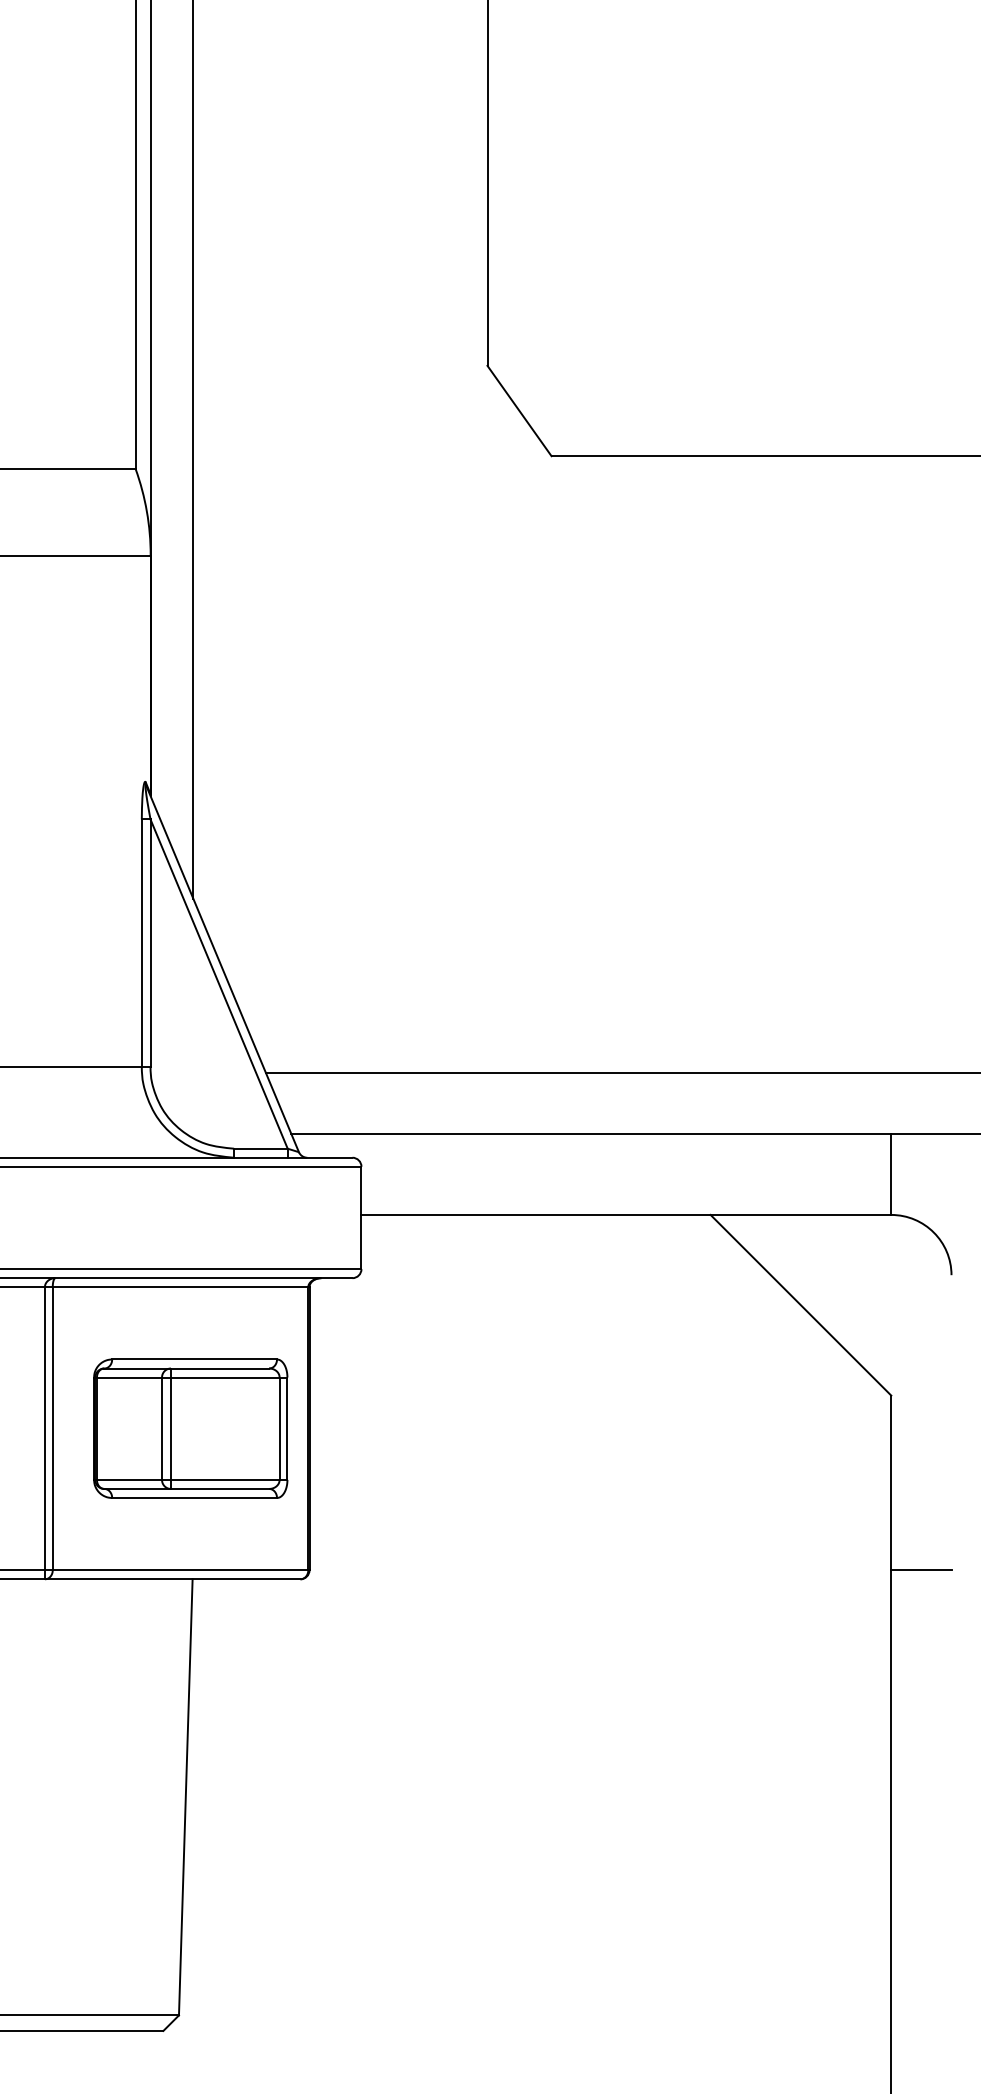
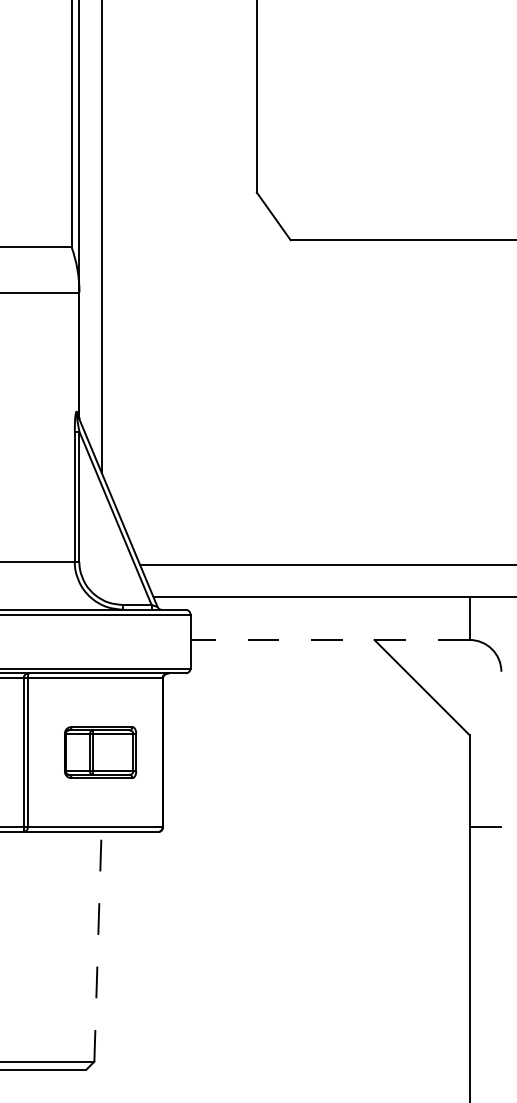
line: (627, 1214) -> (330, 639), solid -> dashed
part: (190, 1428) -> (100, 752), size x0.7
line: (184, 1796) -> (97, 946), solid -> dashed

